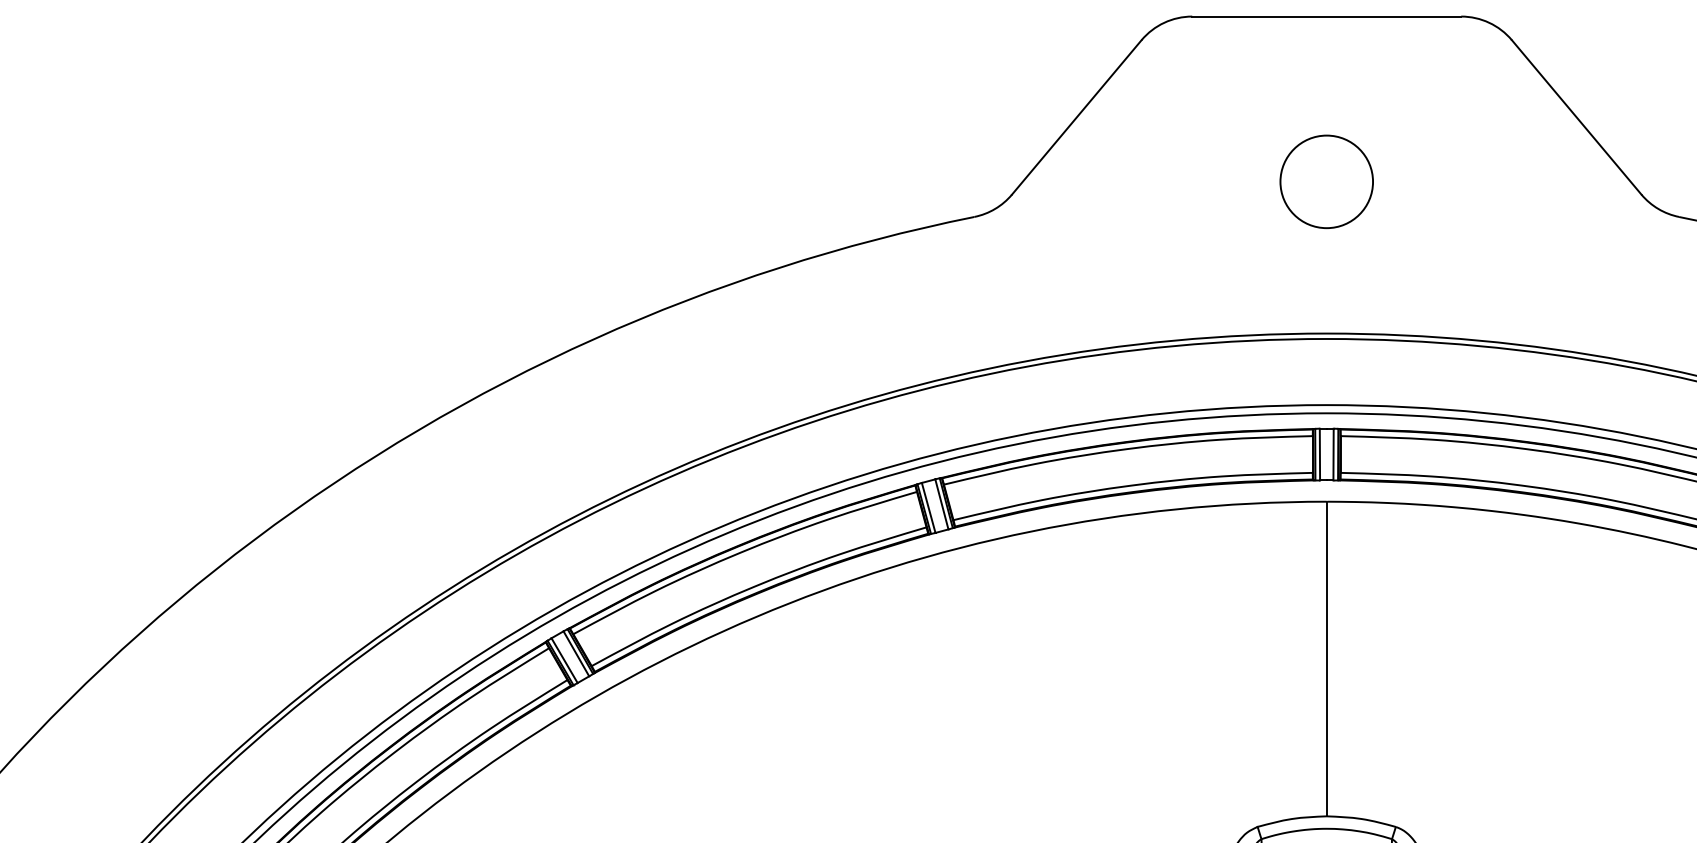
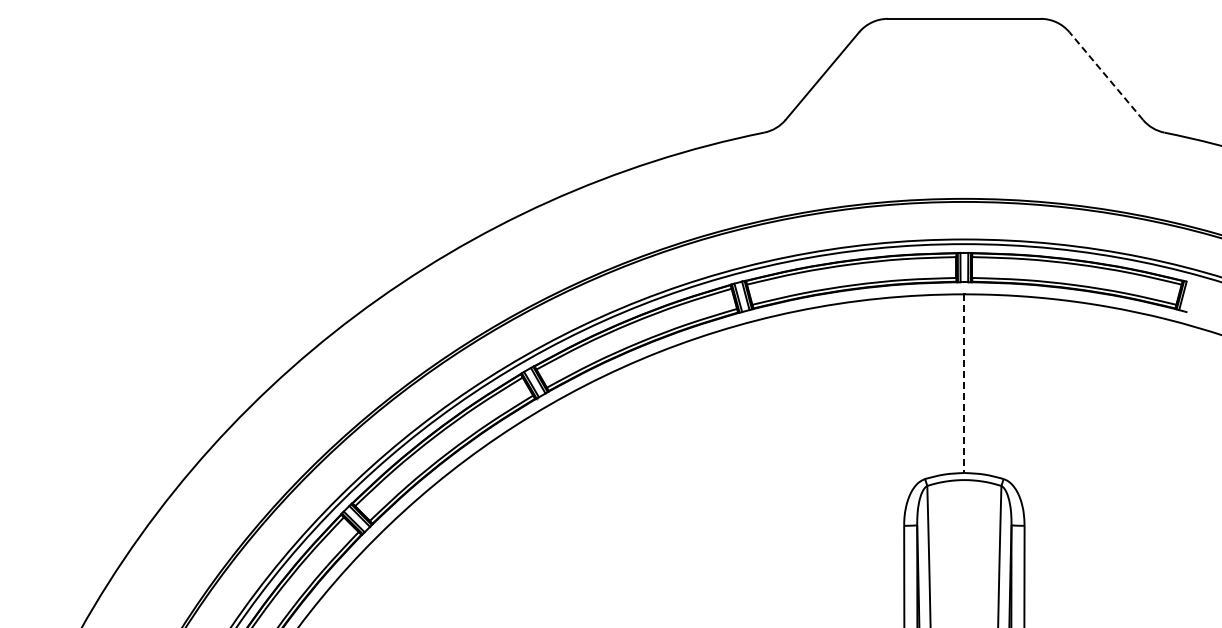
line: (1575, 116) -> (1105, 75), solid -> dashed
circle: (1326, 181) -> (964, 112), removed
line: (1326, 660) -> (964, 384), solid -> dashed

